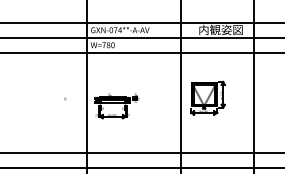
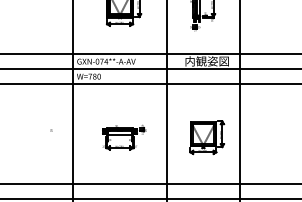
part: (208, 98) -> (207, 137), moved
part: (117, 106) -> (124, 137), moved

